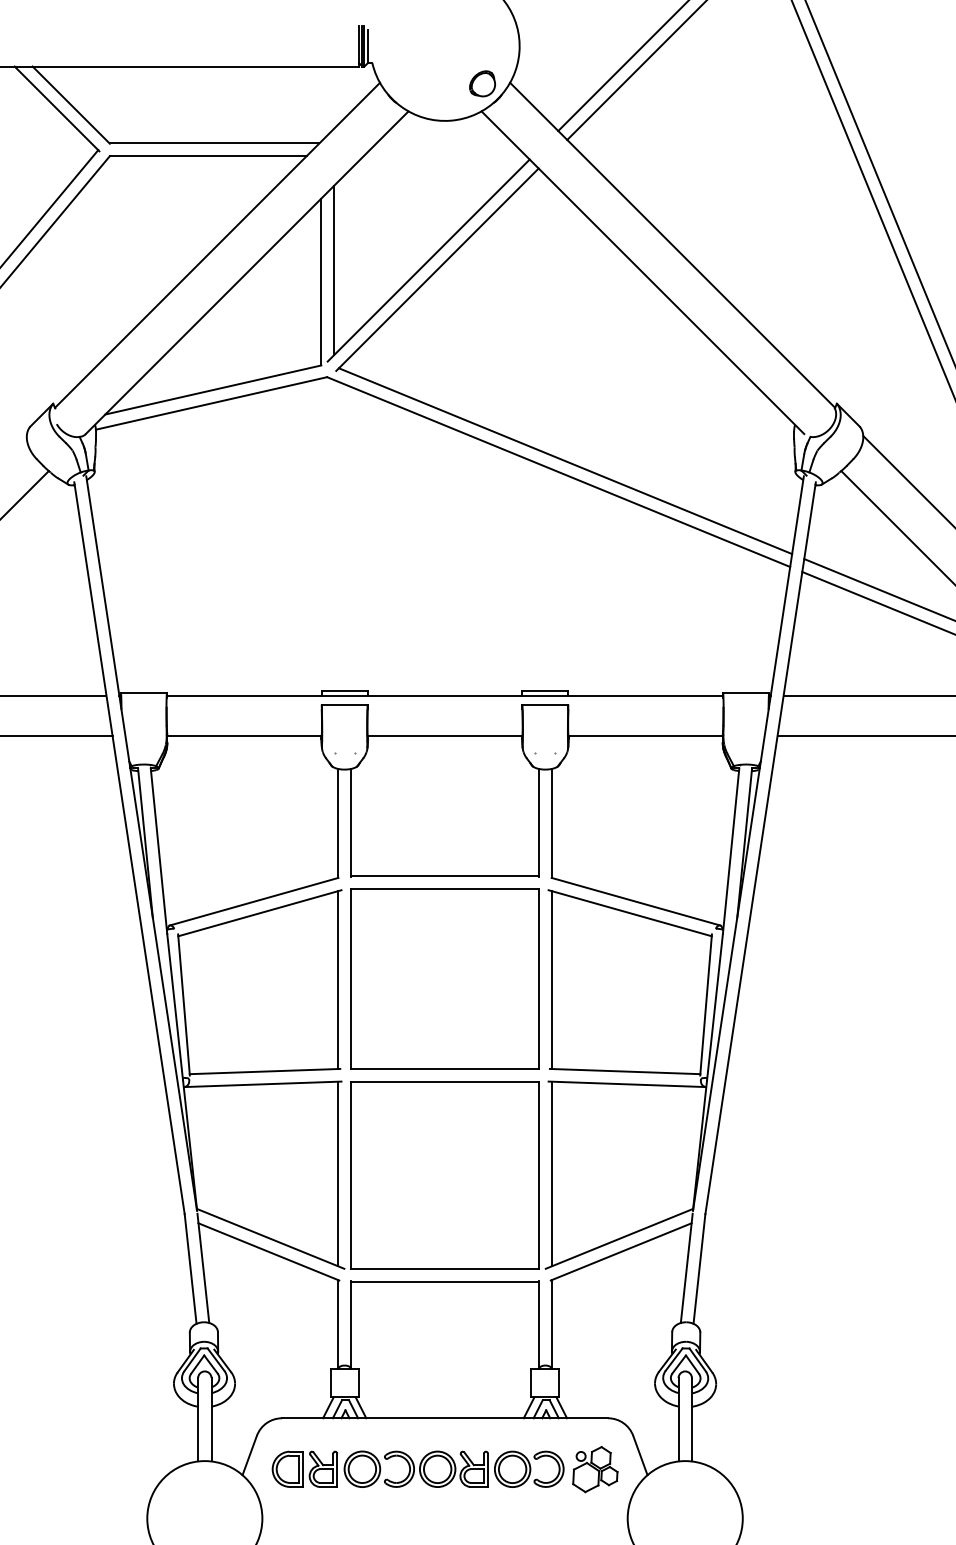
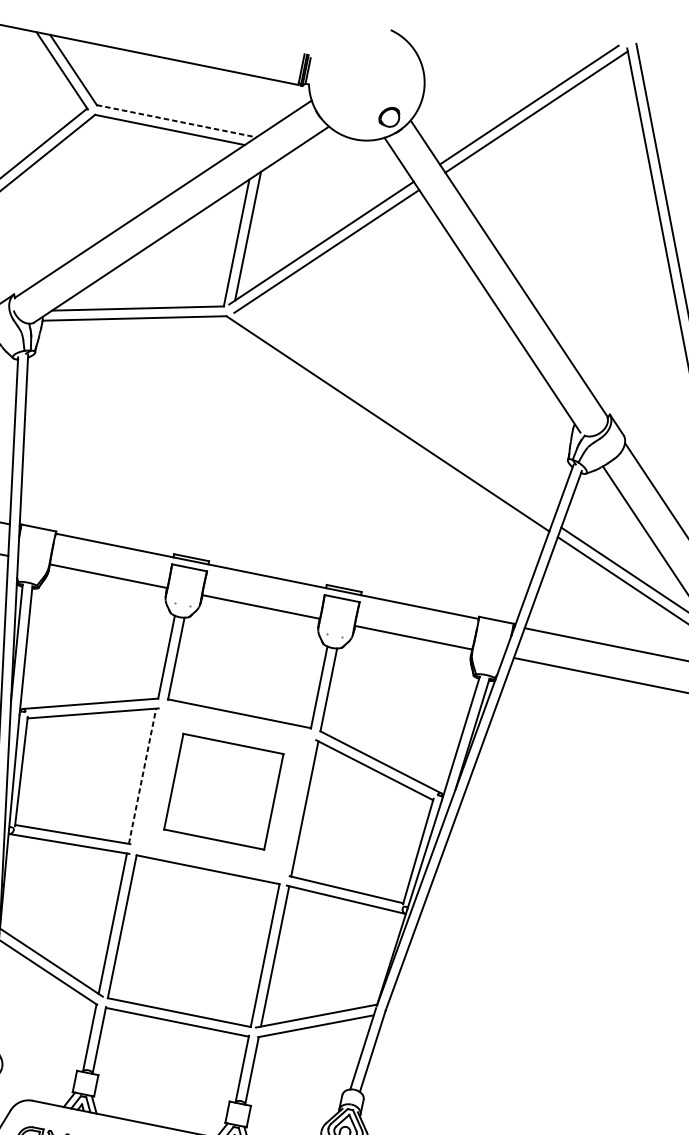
line: (214, 143) -> (176, 121), solid -> dashed
line: (565, 461) -> (394, 416), removed
part: (444, 978) -> (223, 791), size x0.7
line: (338, 980) -> (142, 776), solid -> dashed

